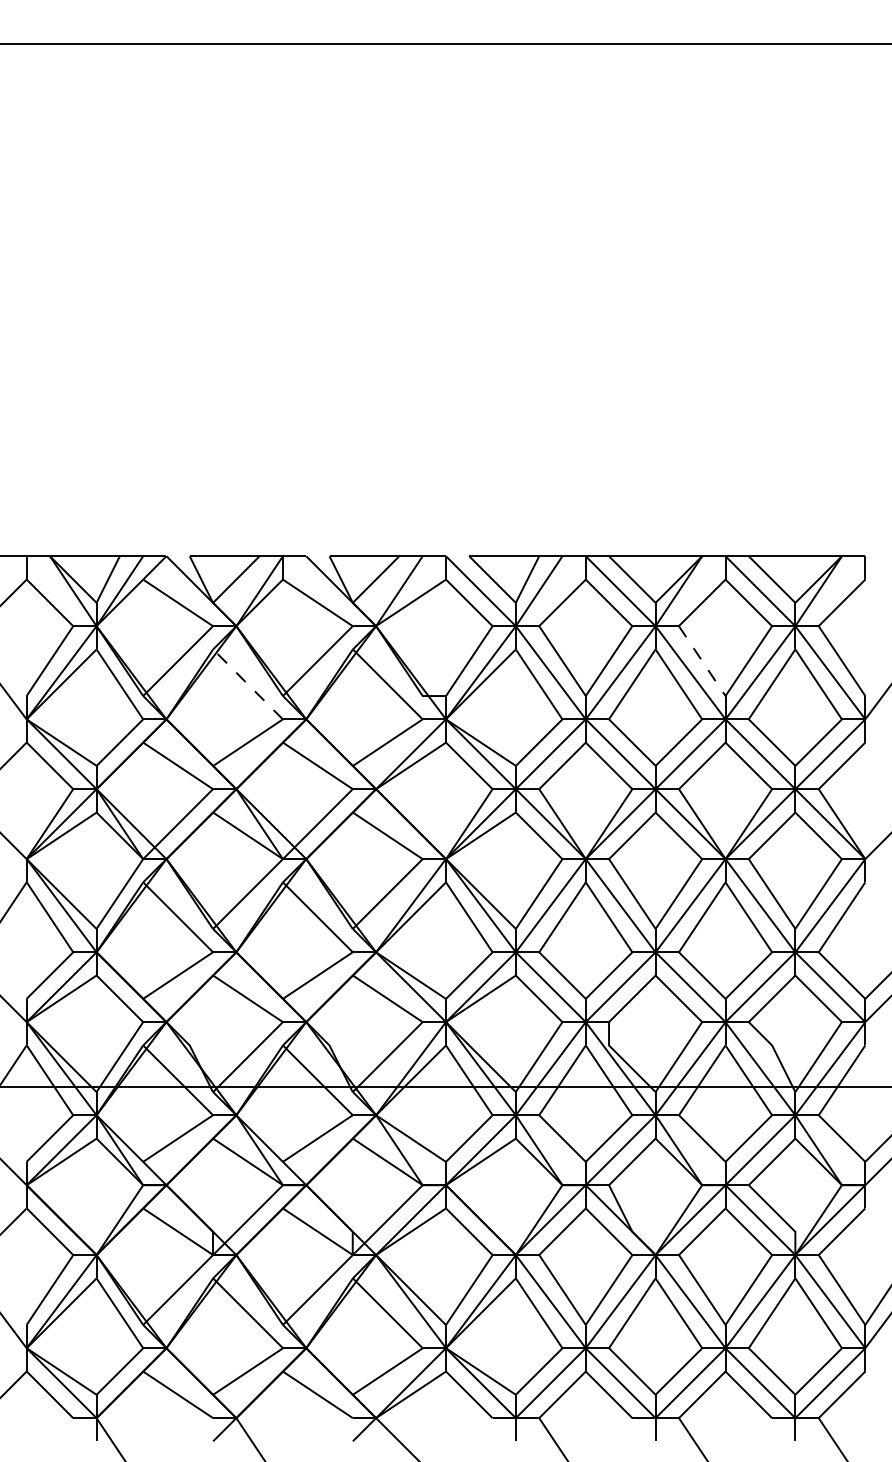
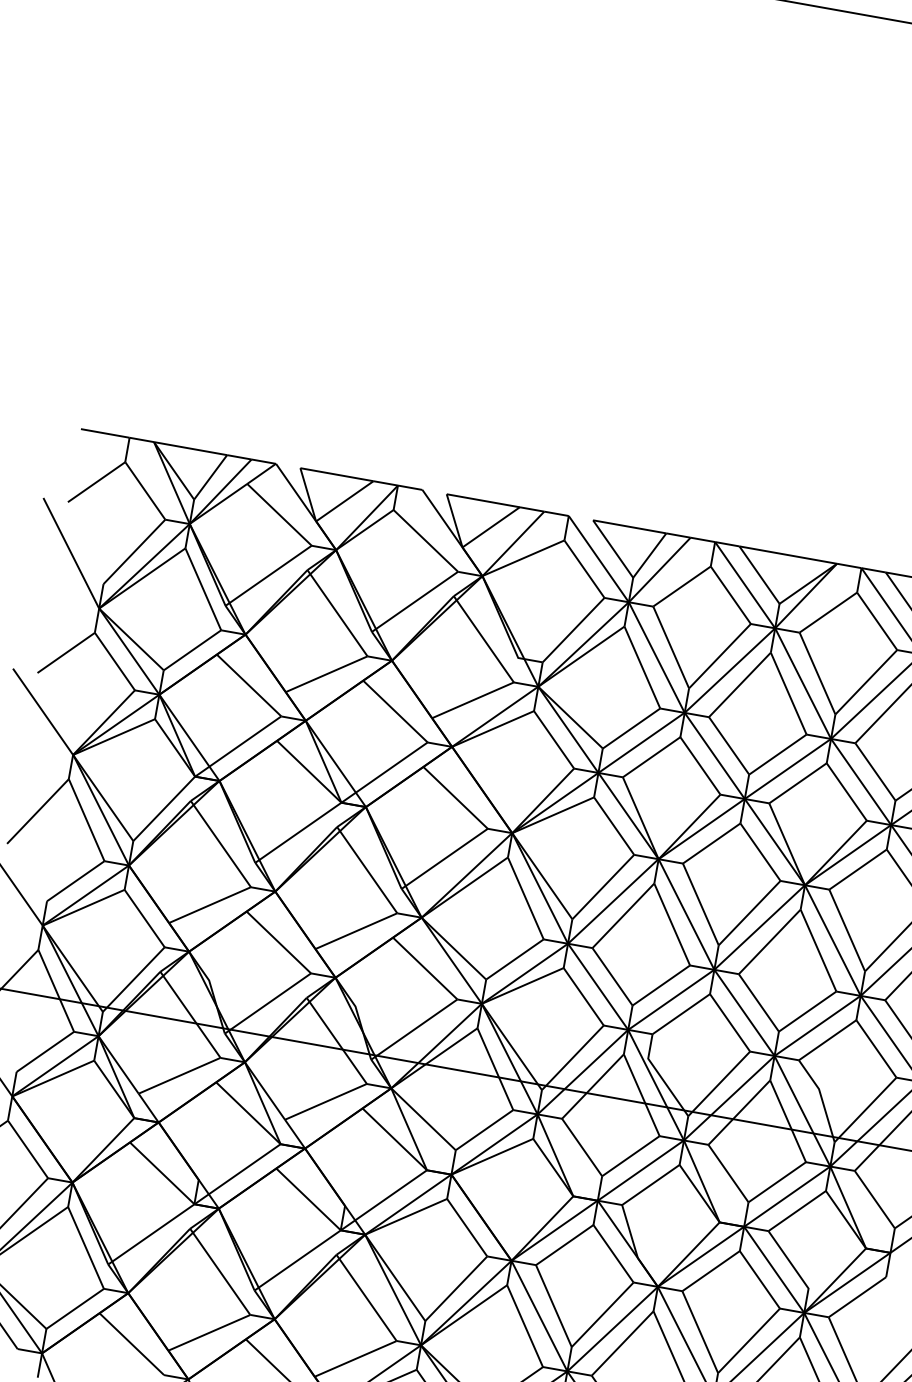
line: (702, 661) -> (817, 674), dashed -> solid
line: (247, 684) -> (336, 613), dashed -> solid

